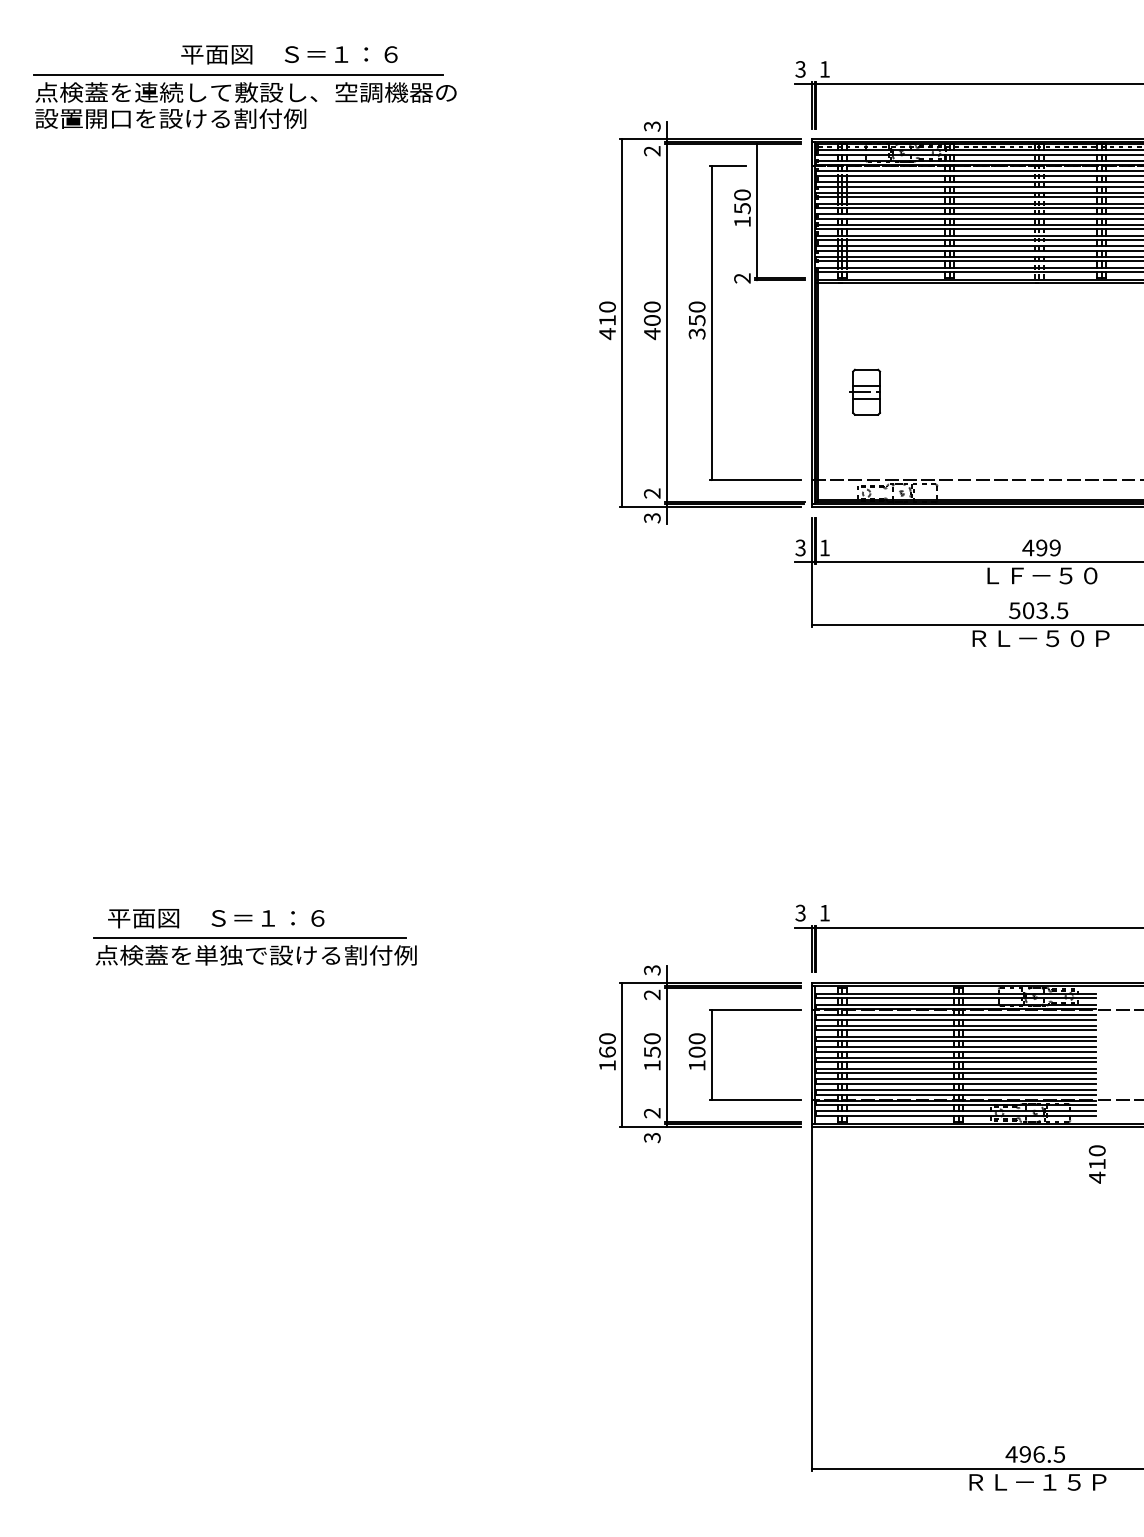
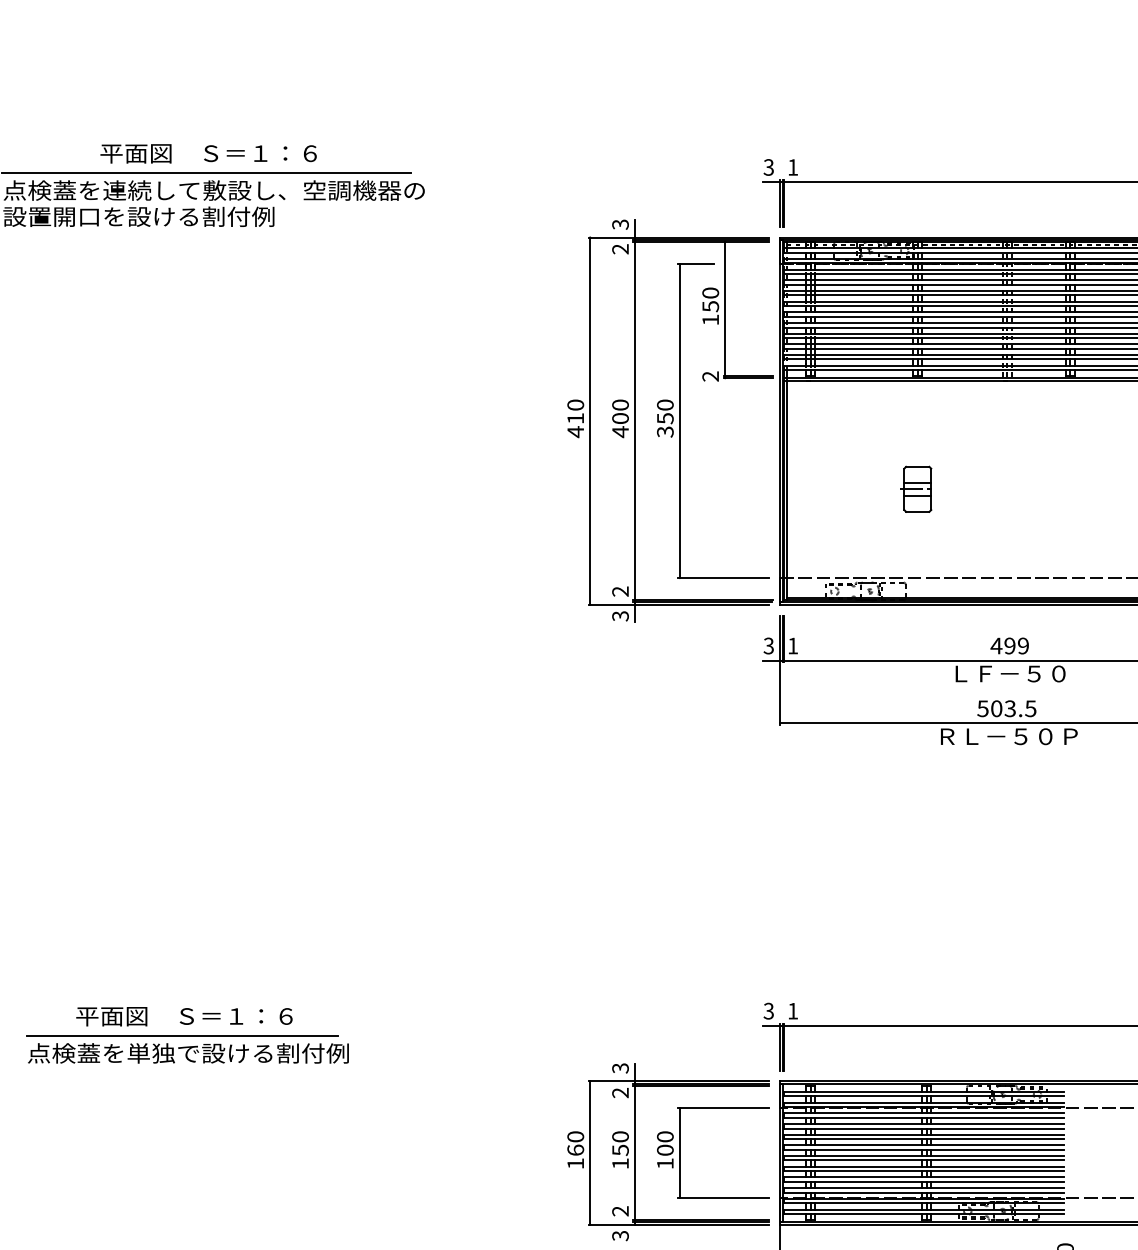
text: (289, 54) -> (208, 153), moved
part: (865, 391) -> (916, 488), moved
part: (254, 951) -> (186, 1049), moved

